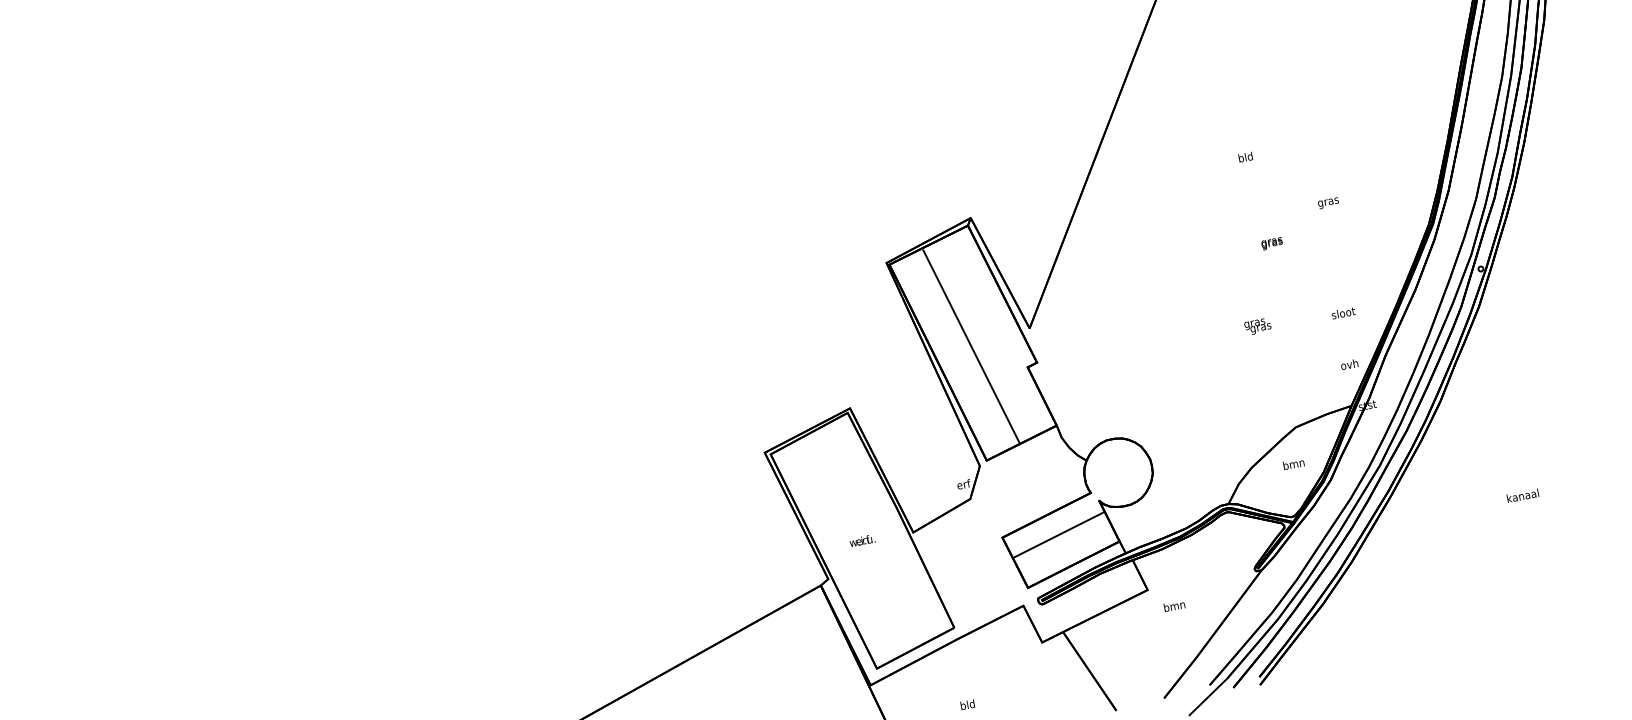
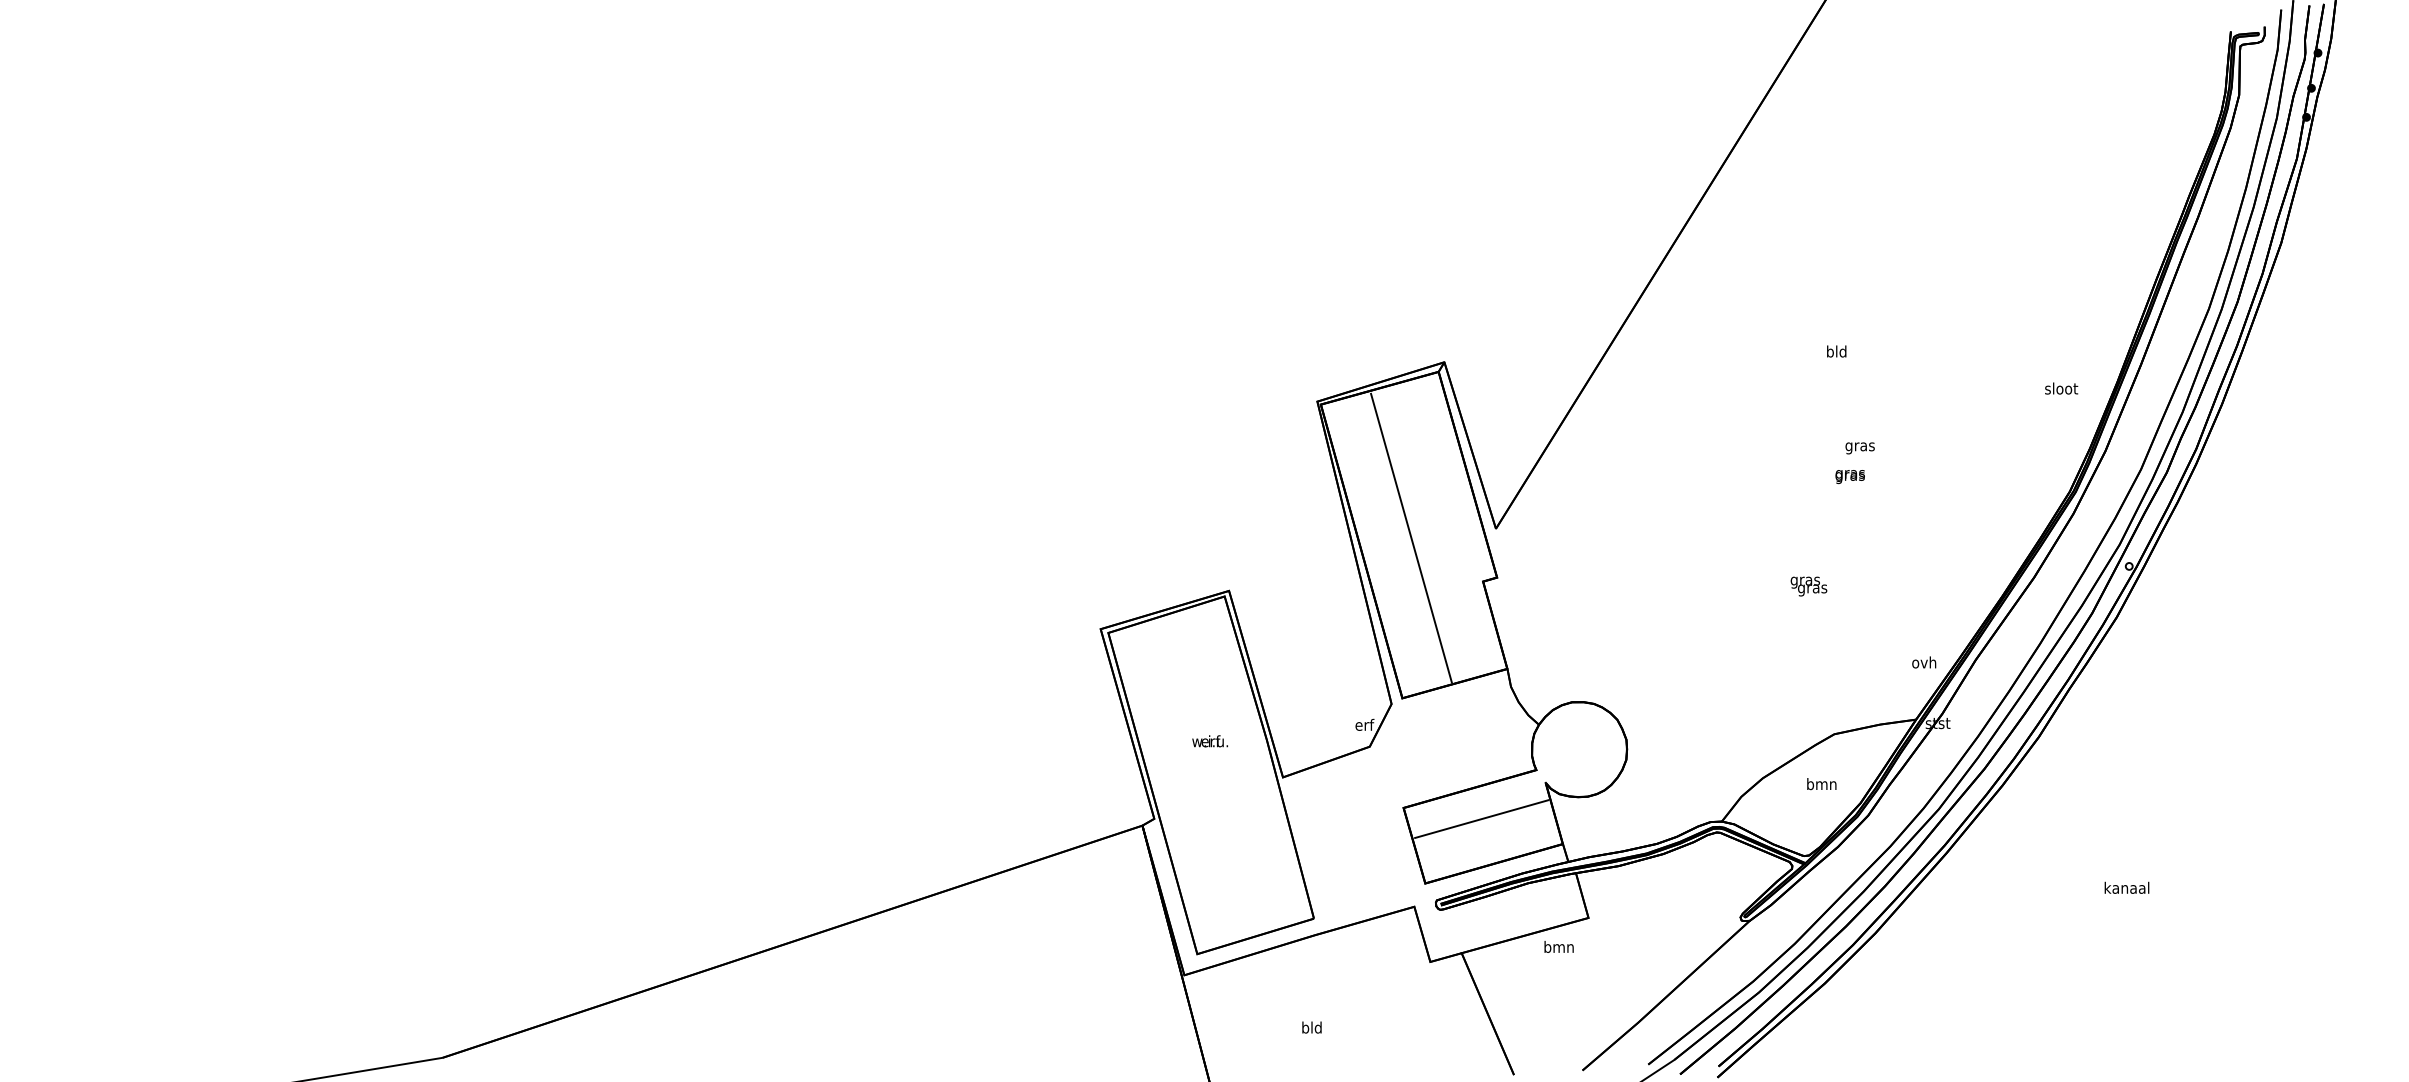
text: (1328, 203) -> (1859, 448), moved
text: (1343, 313) -> (2061, 388), moved
text: (862, 540) -> (1209, 741), moved
text: (1174, 605) -> (1558, 946), moved

